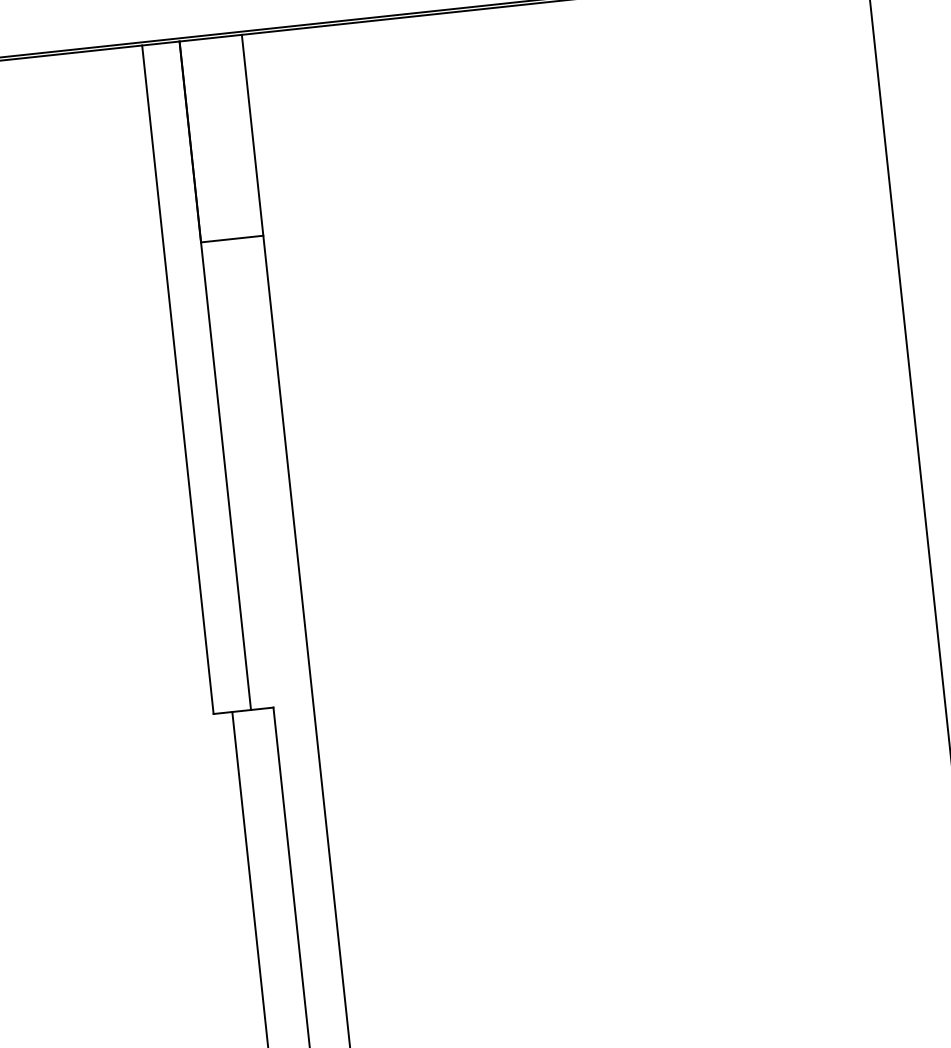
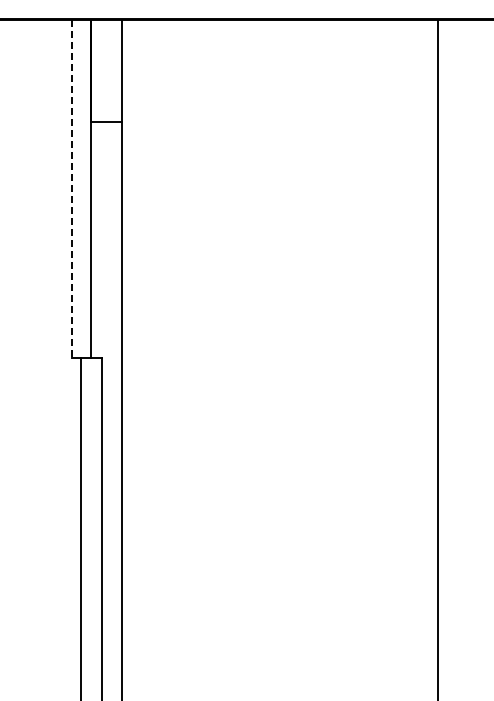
line: (177, 379) -> (71, 189), solid -> dashed

